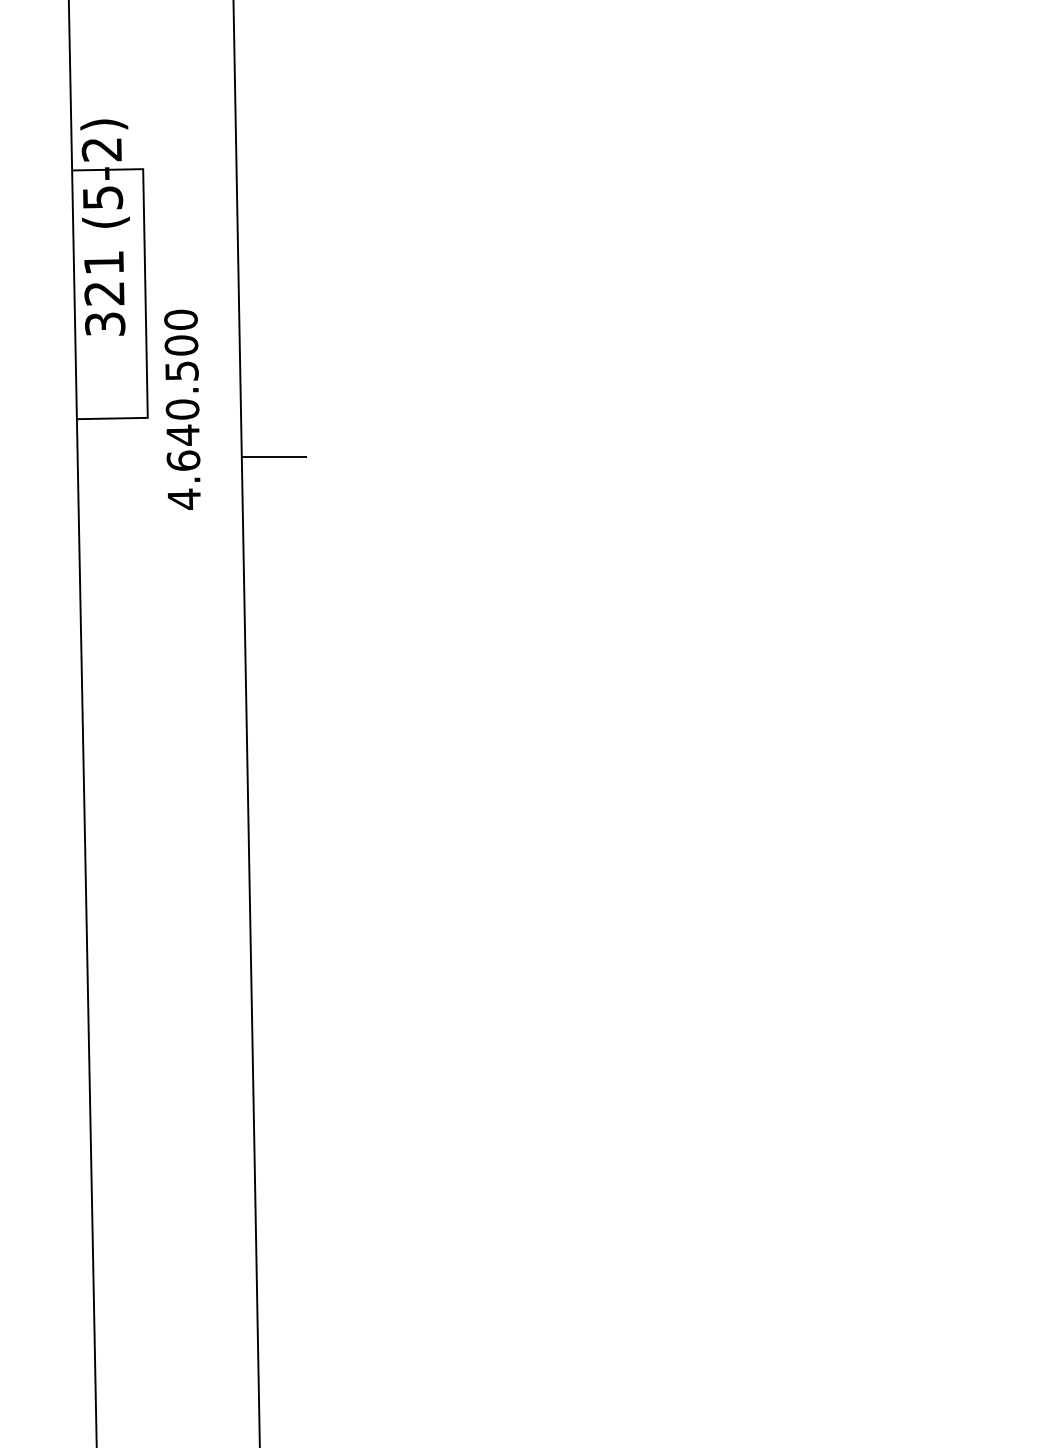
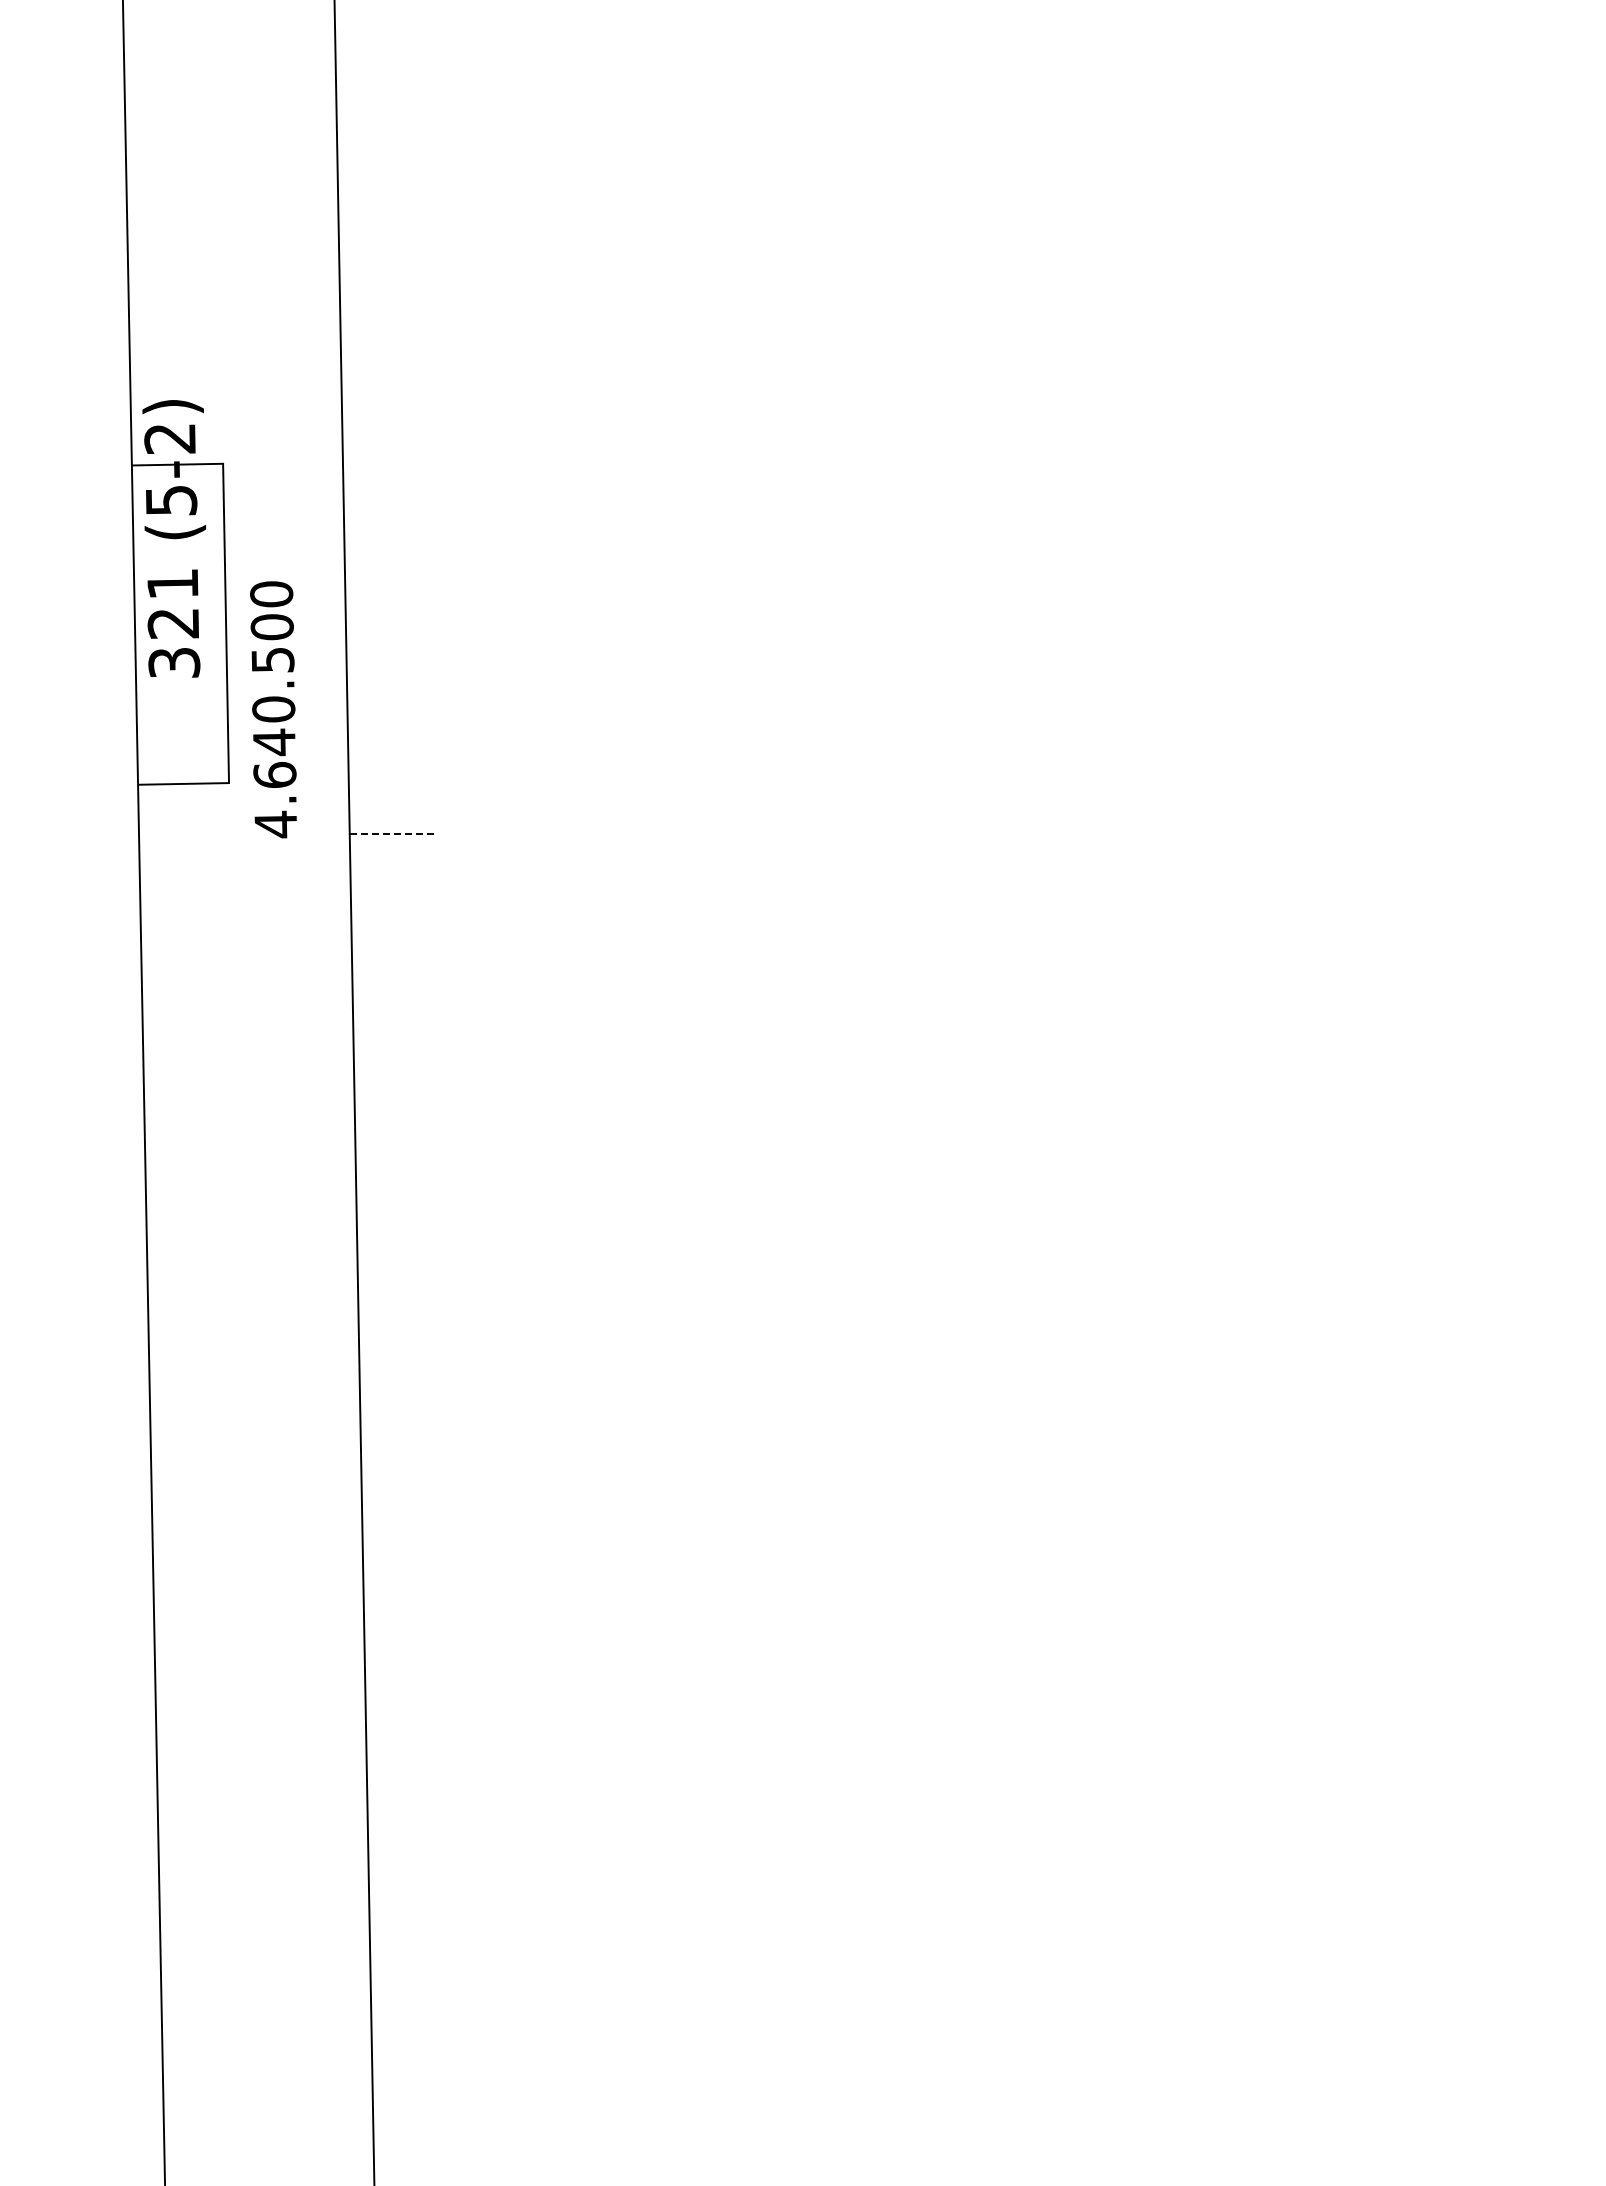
text: (182, 409) -> (273, 709), moved
line: (274, 457) -> (391, 833), solid -> dashed

